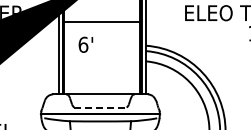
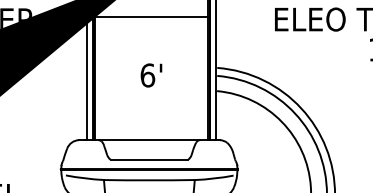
line: (102, 21) -> (152, 17), moved
text: (85, 44) -> (150, 74), moved
line: (101, 107) -> (150, 159), dashed -> solid

